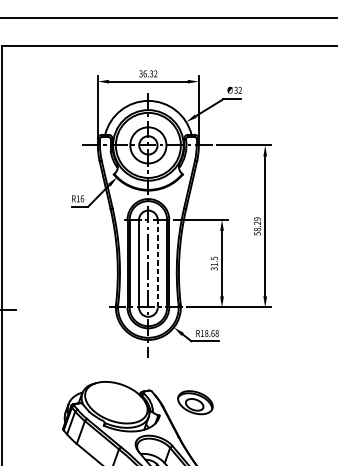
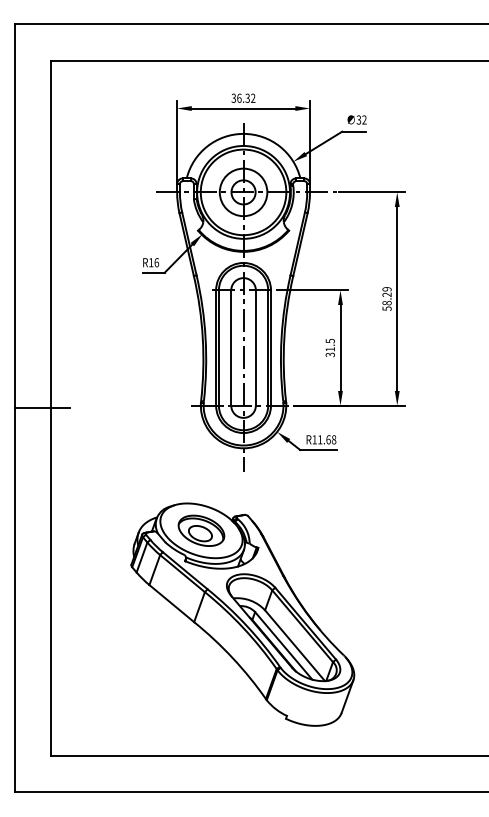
line: (157, 264) -> (255, 348), dashed -> solid
text: (206, 333) -> (320, 439), R18.68 -> R11.68
part: (195, 402) -> (201, 530), moved

